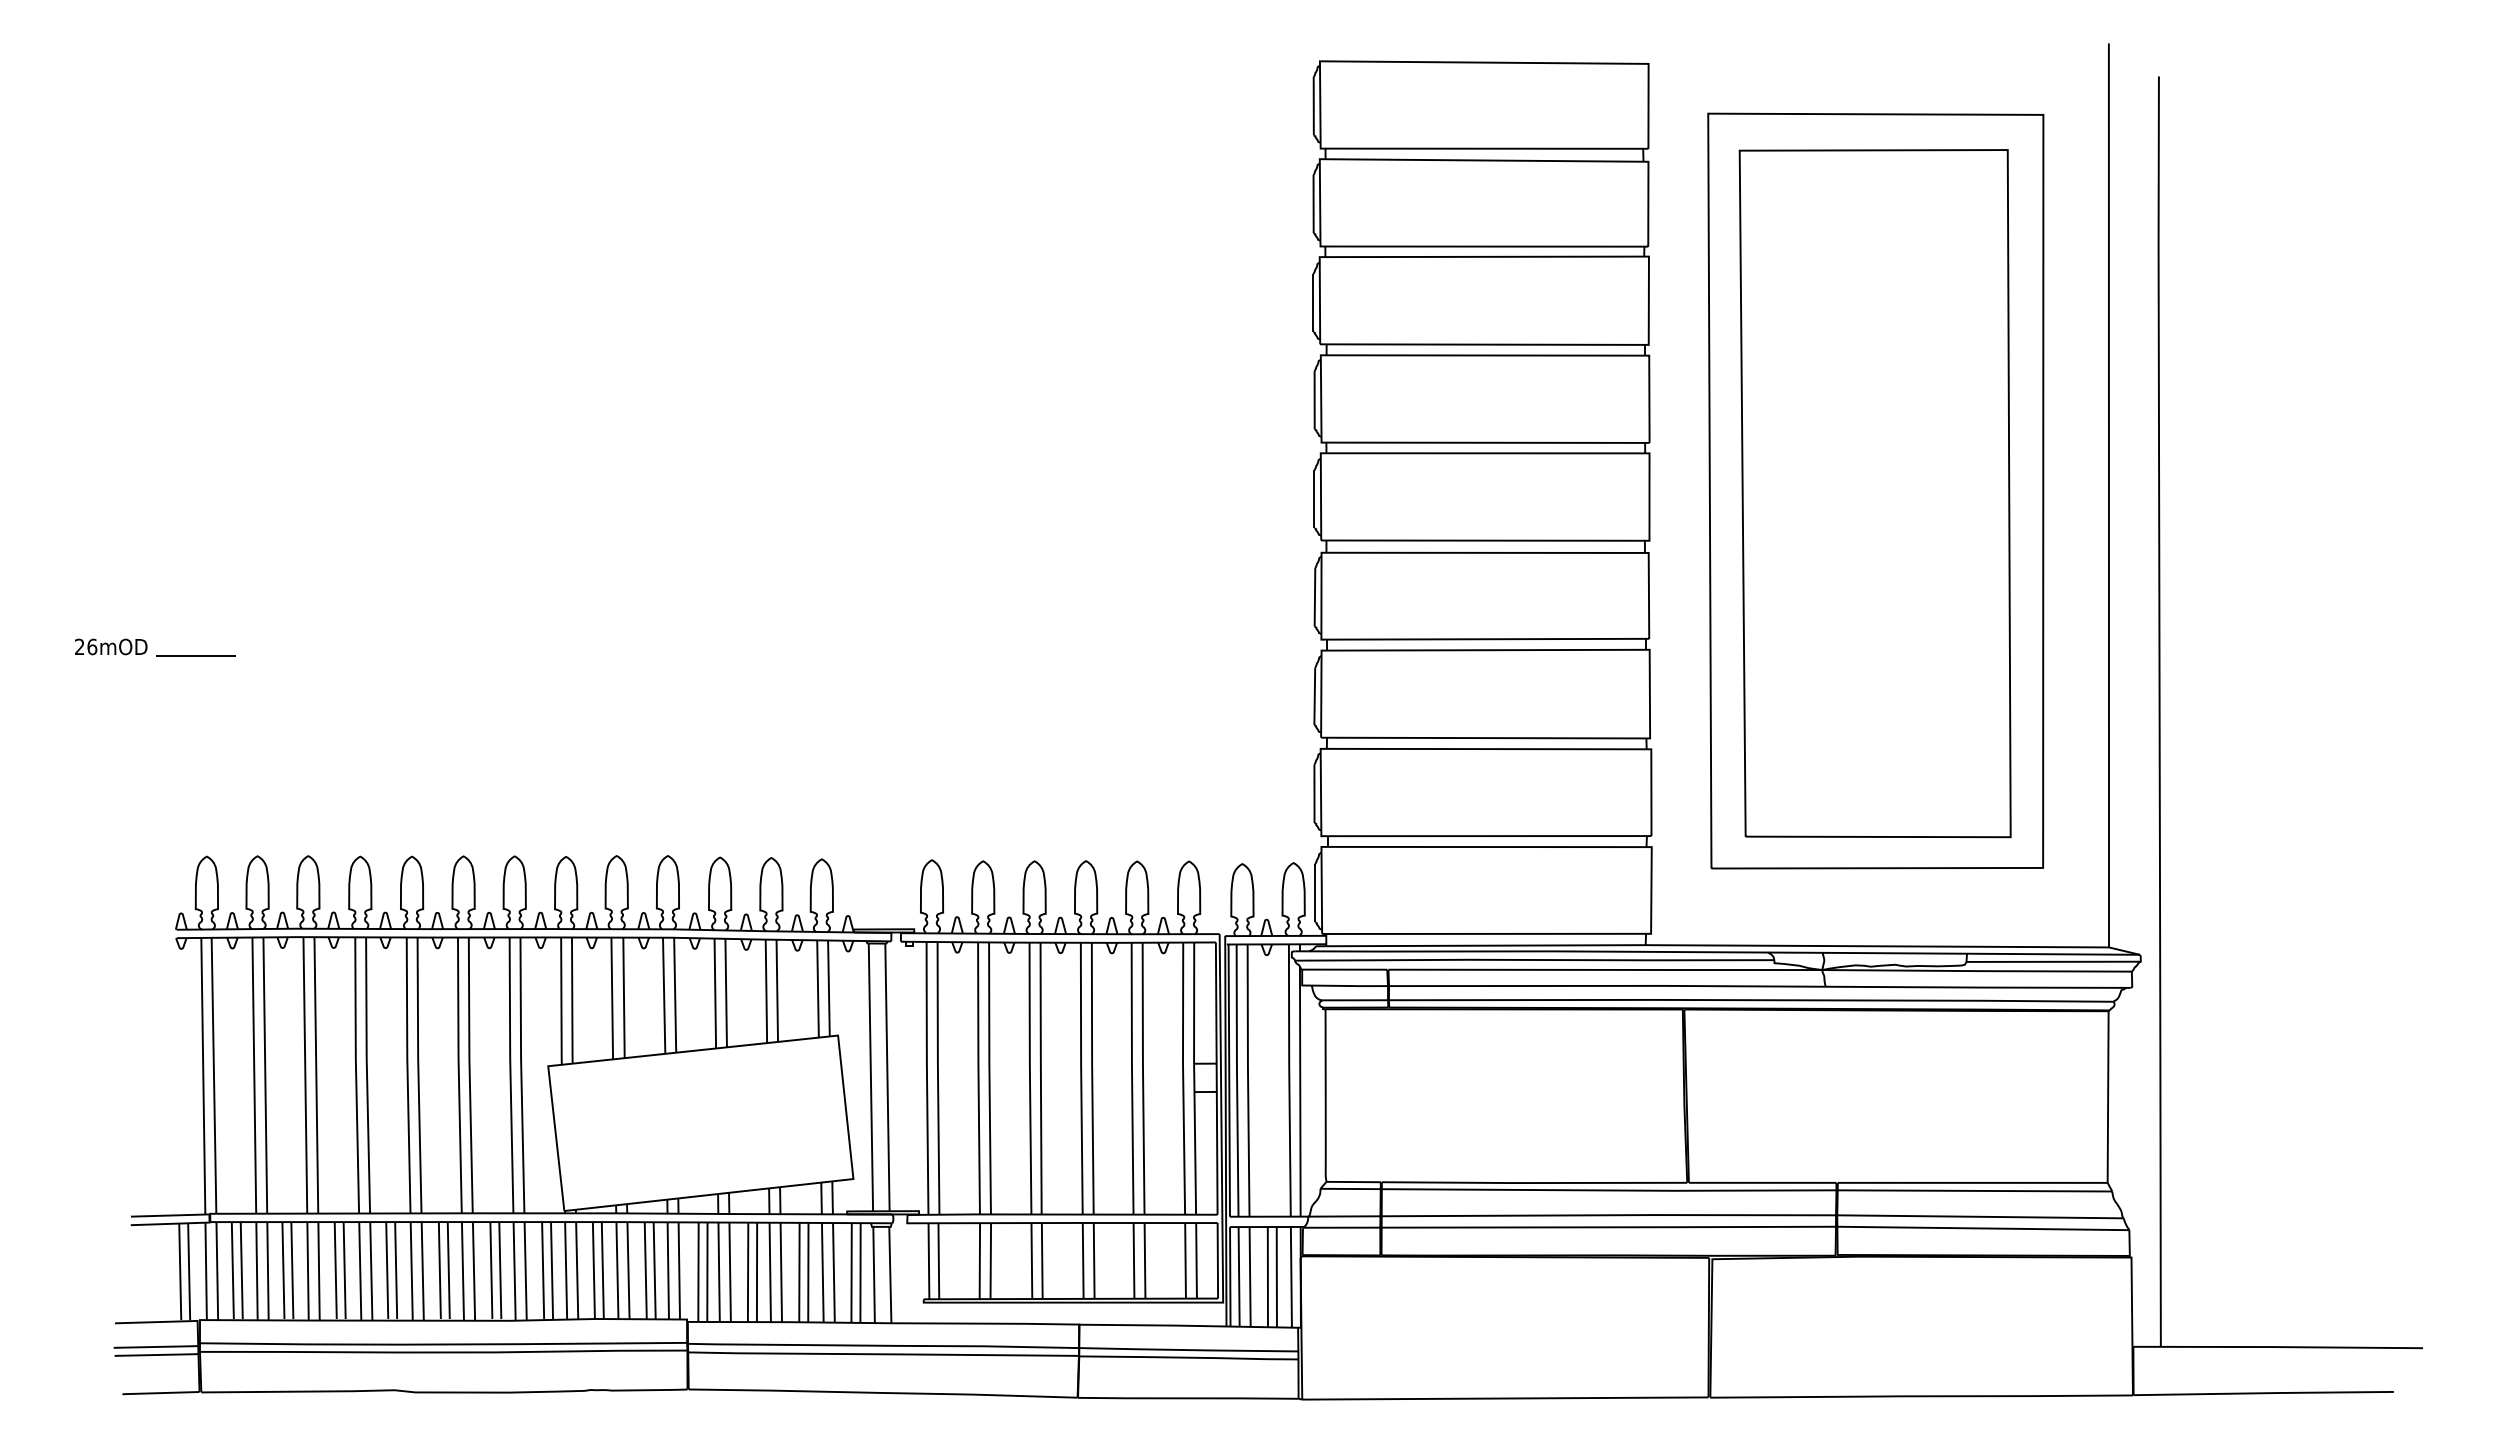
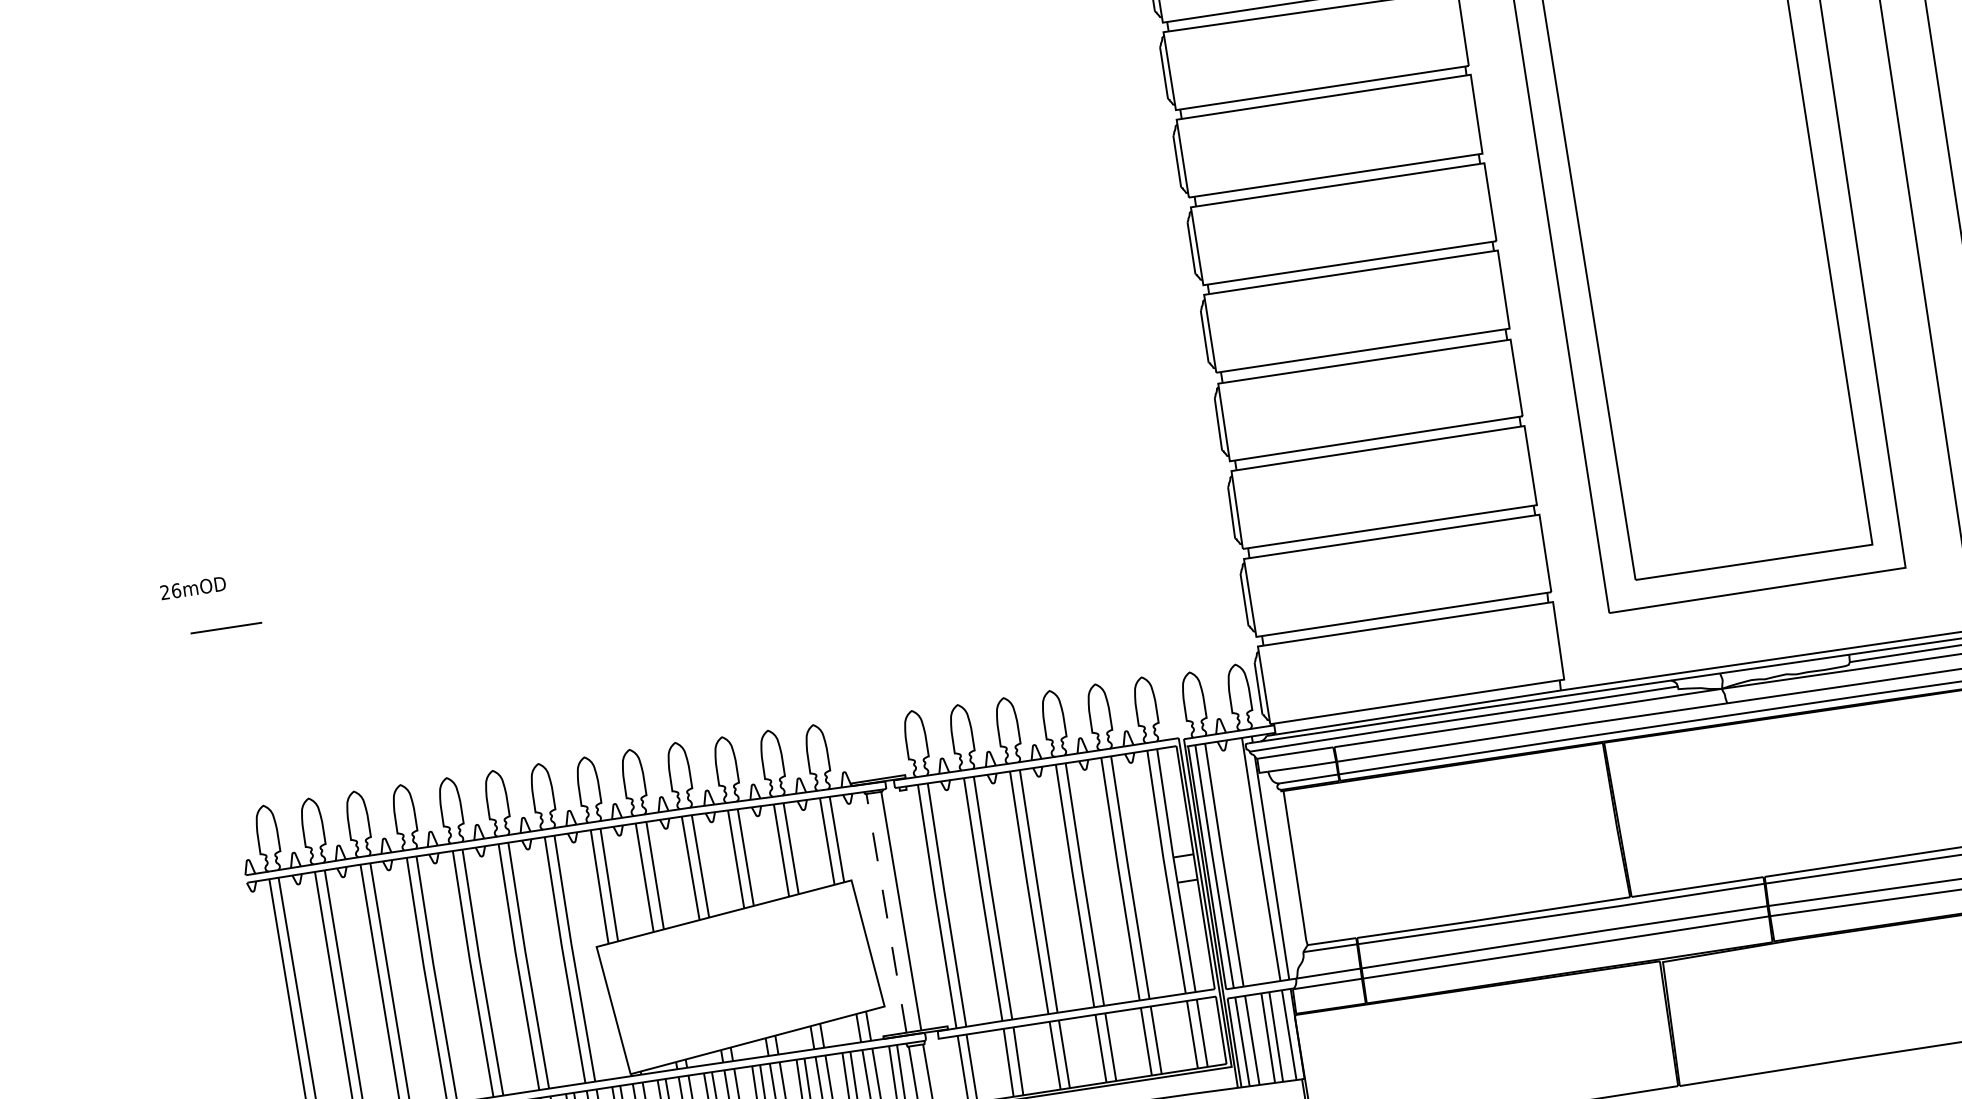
text: (111, 646) -> (193, 587), moved
line: (870, 1077) -> (886, 913), solid -> dashed

